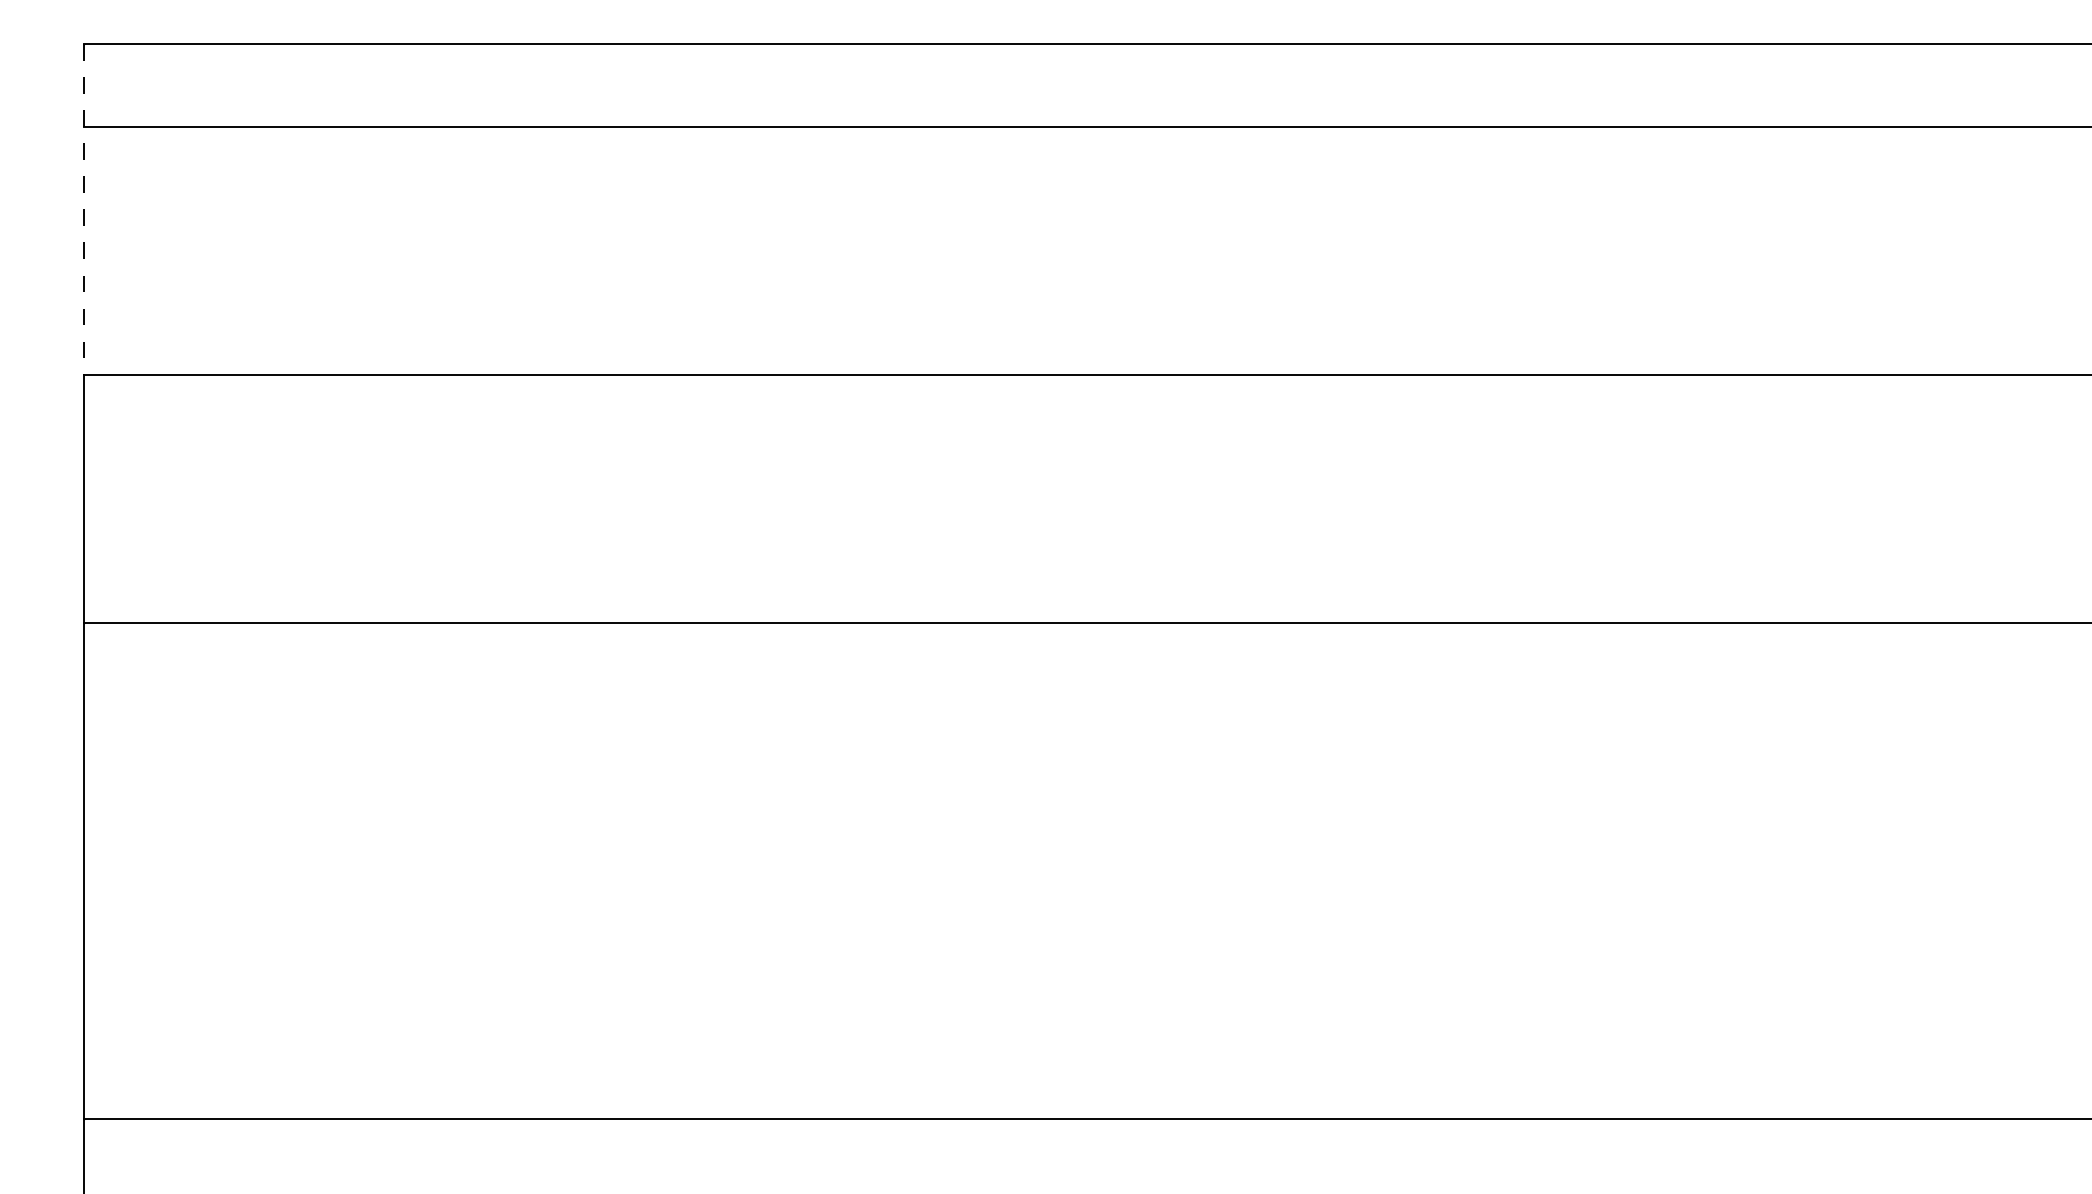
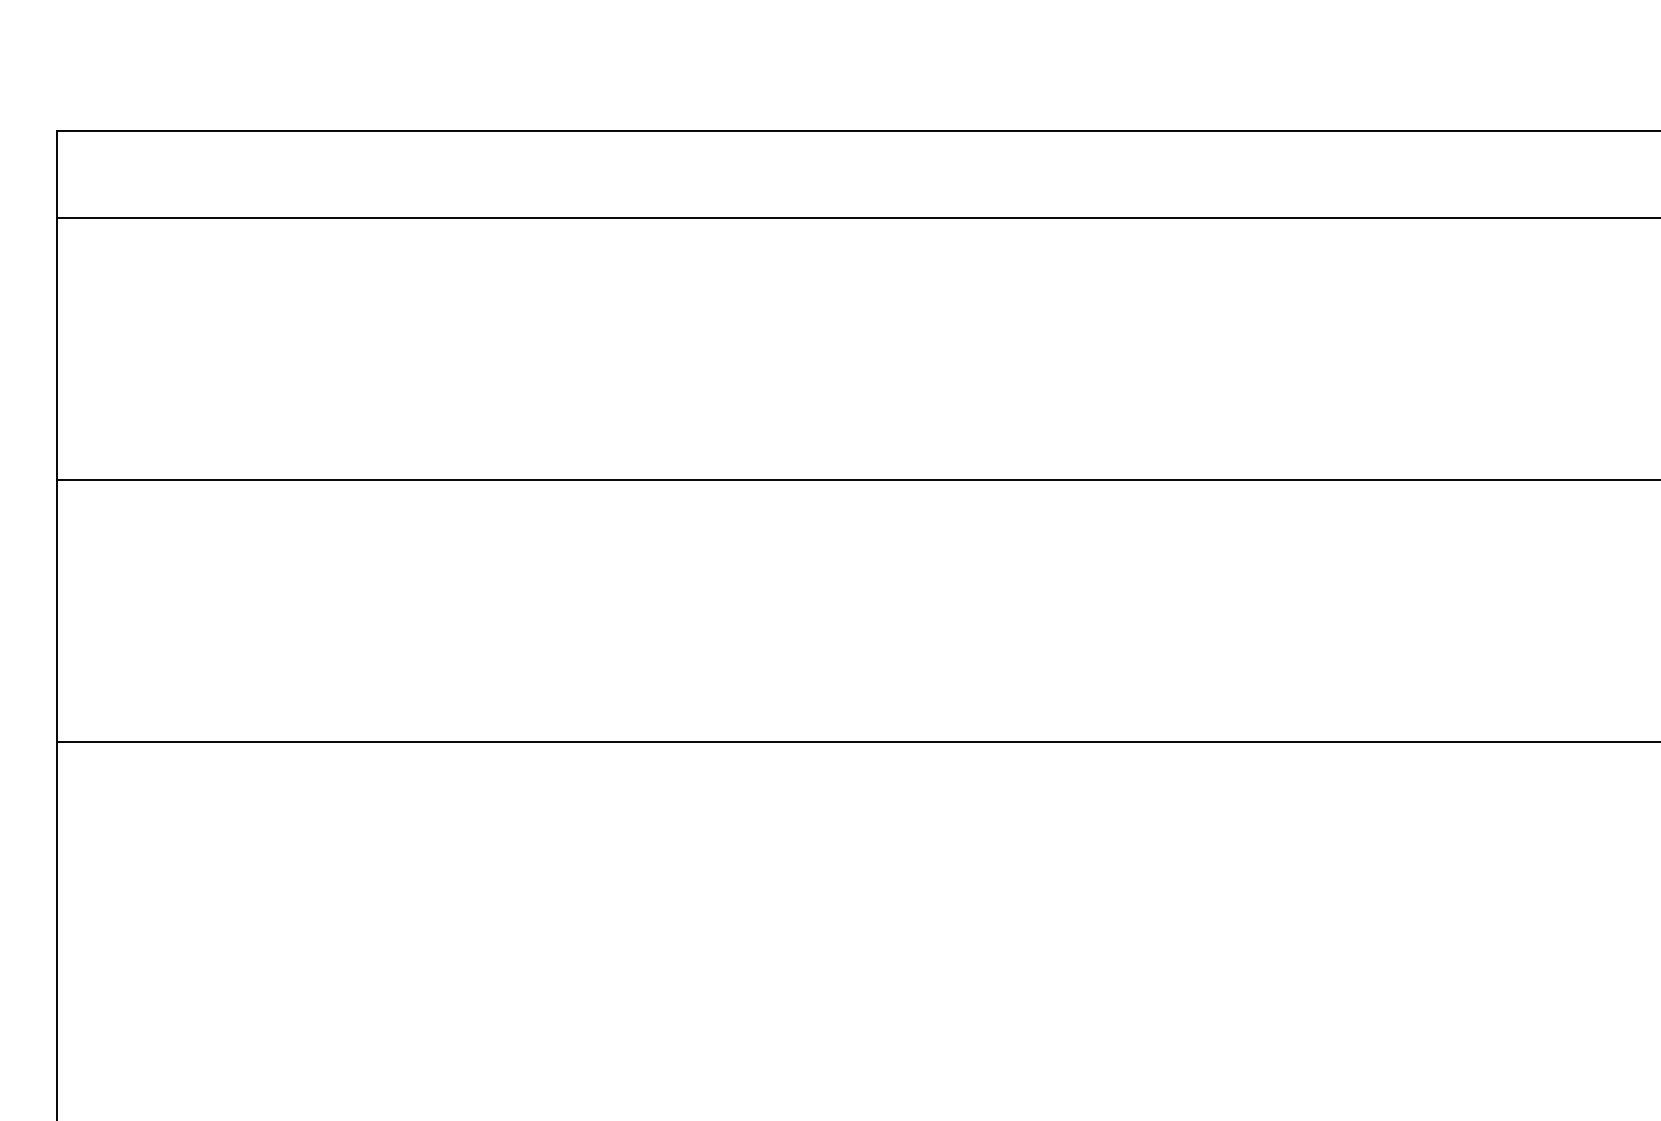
line: (84, 209) -> (57, 305), dashed -> solid

